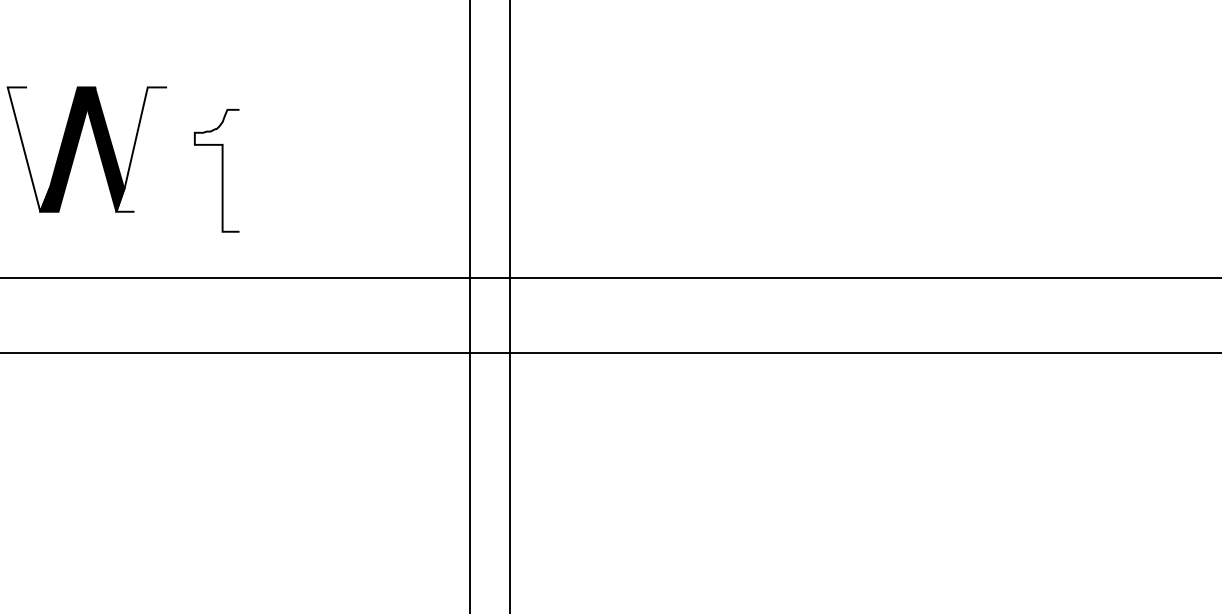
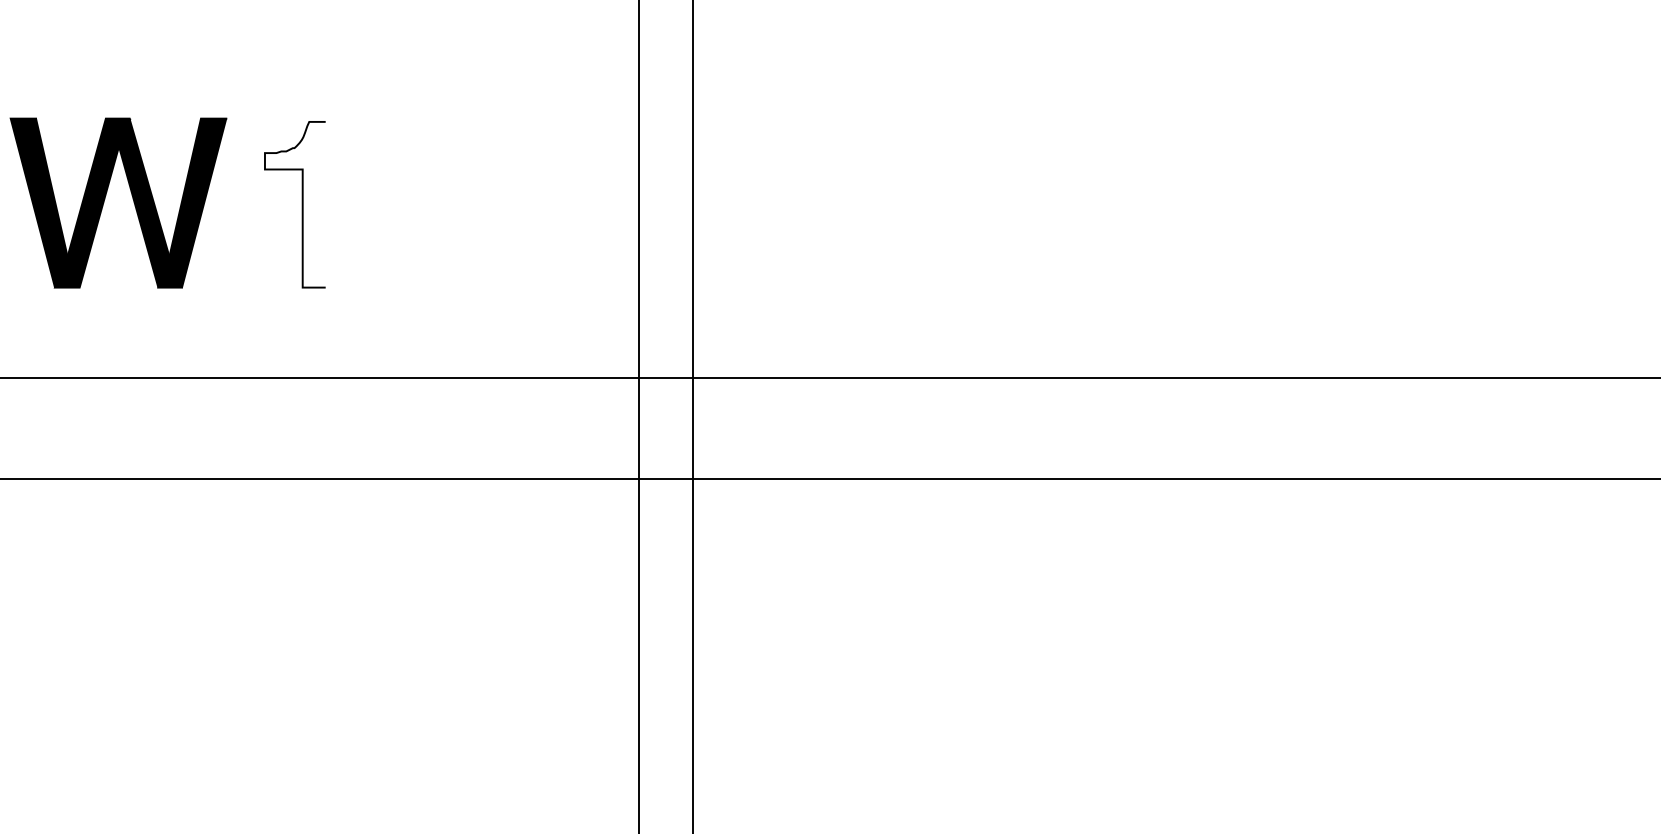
fill: (28, 149) -> (38, 202), added
fill: (141, 149) -> (192, 202), added
curve: (221, 170) -> (301, 204), moved

